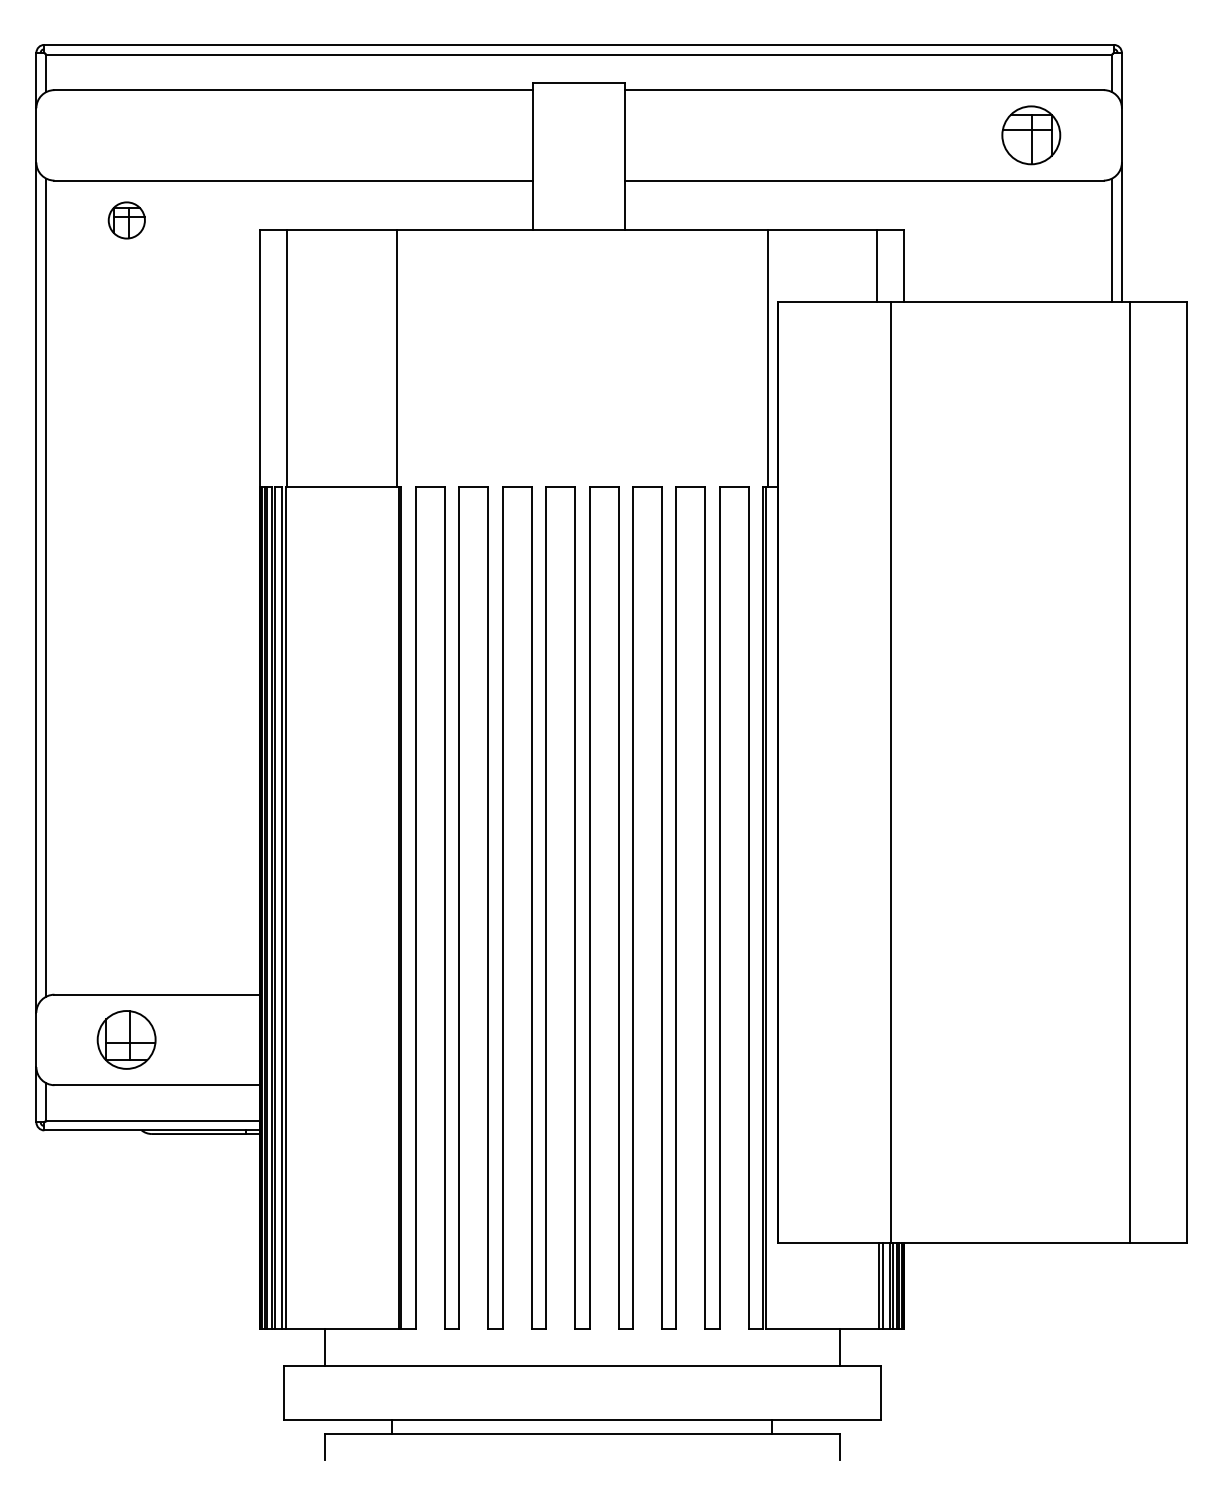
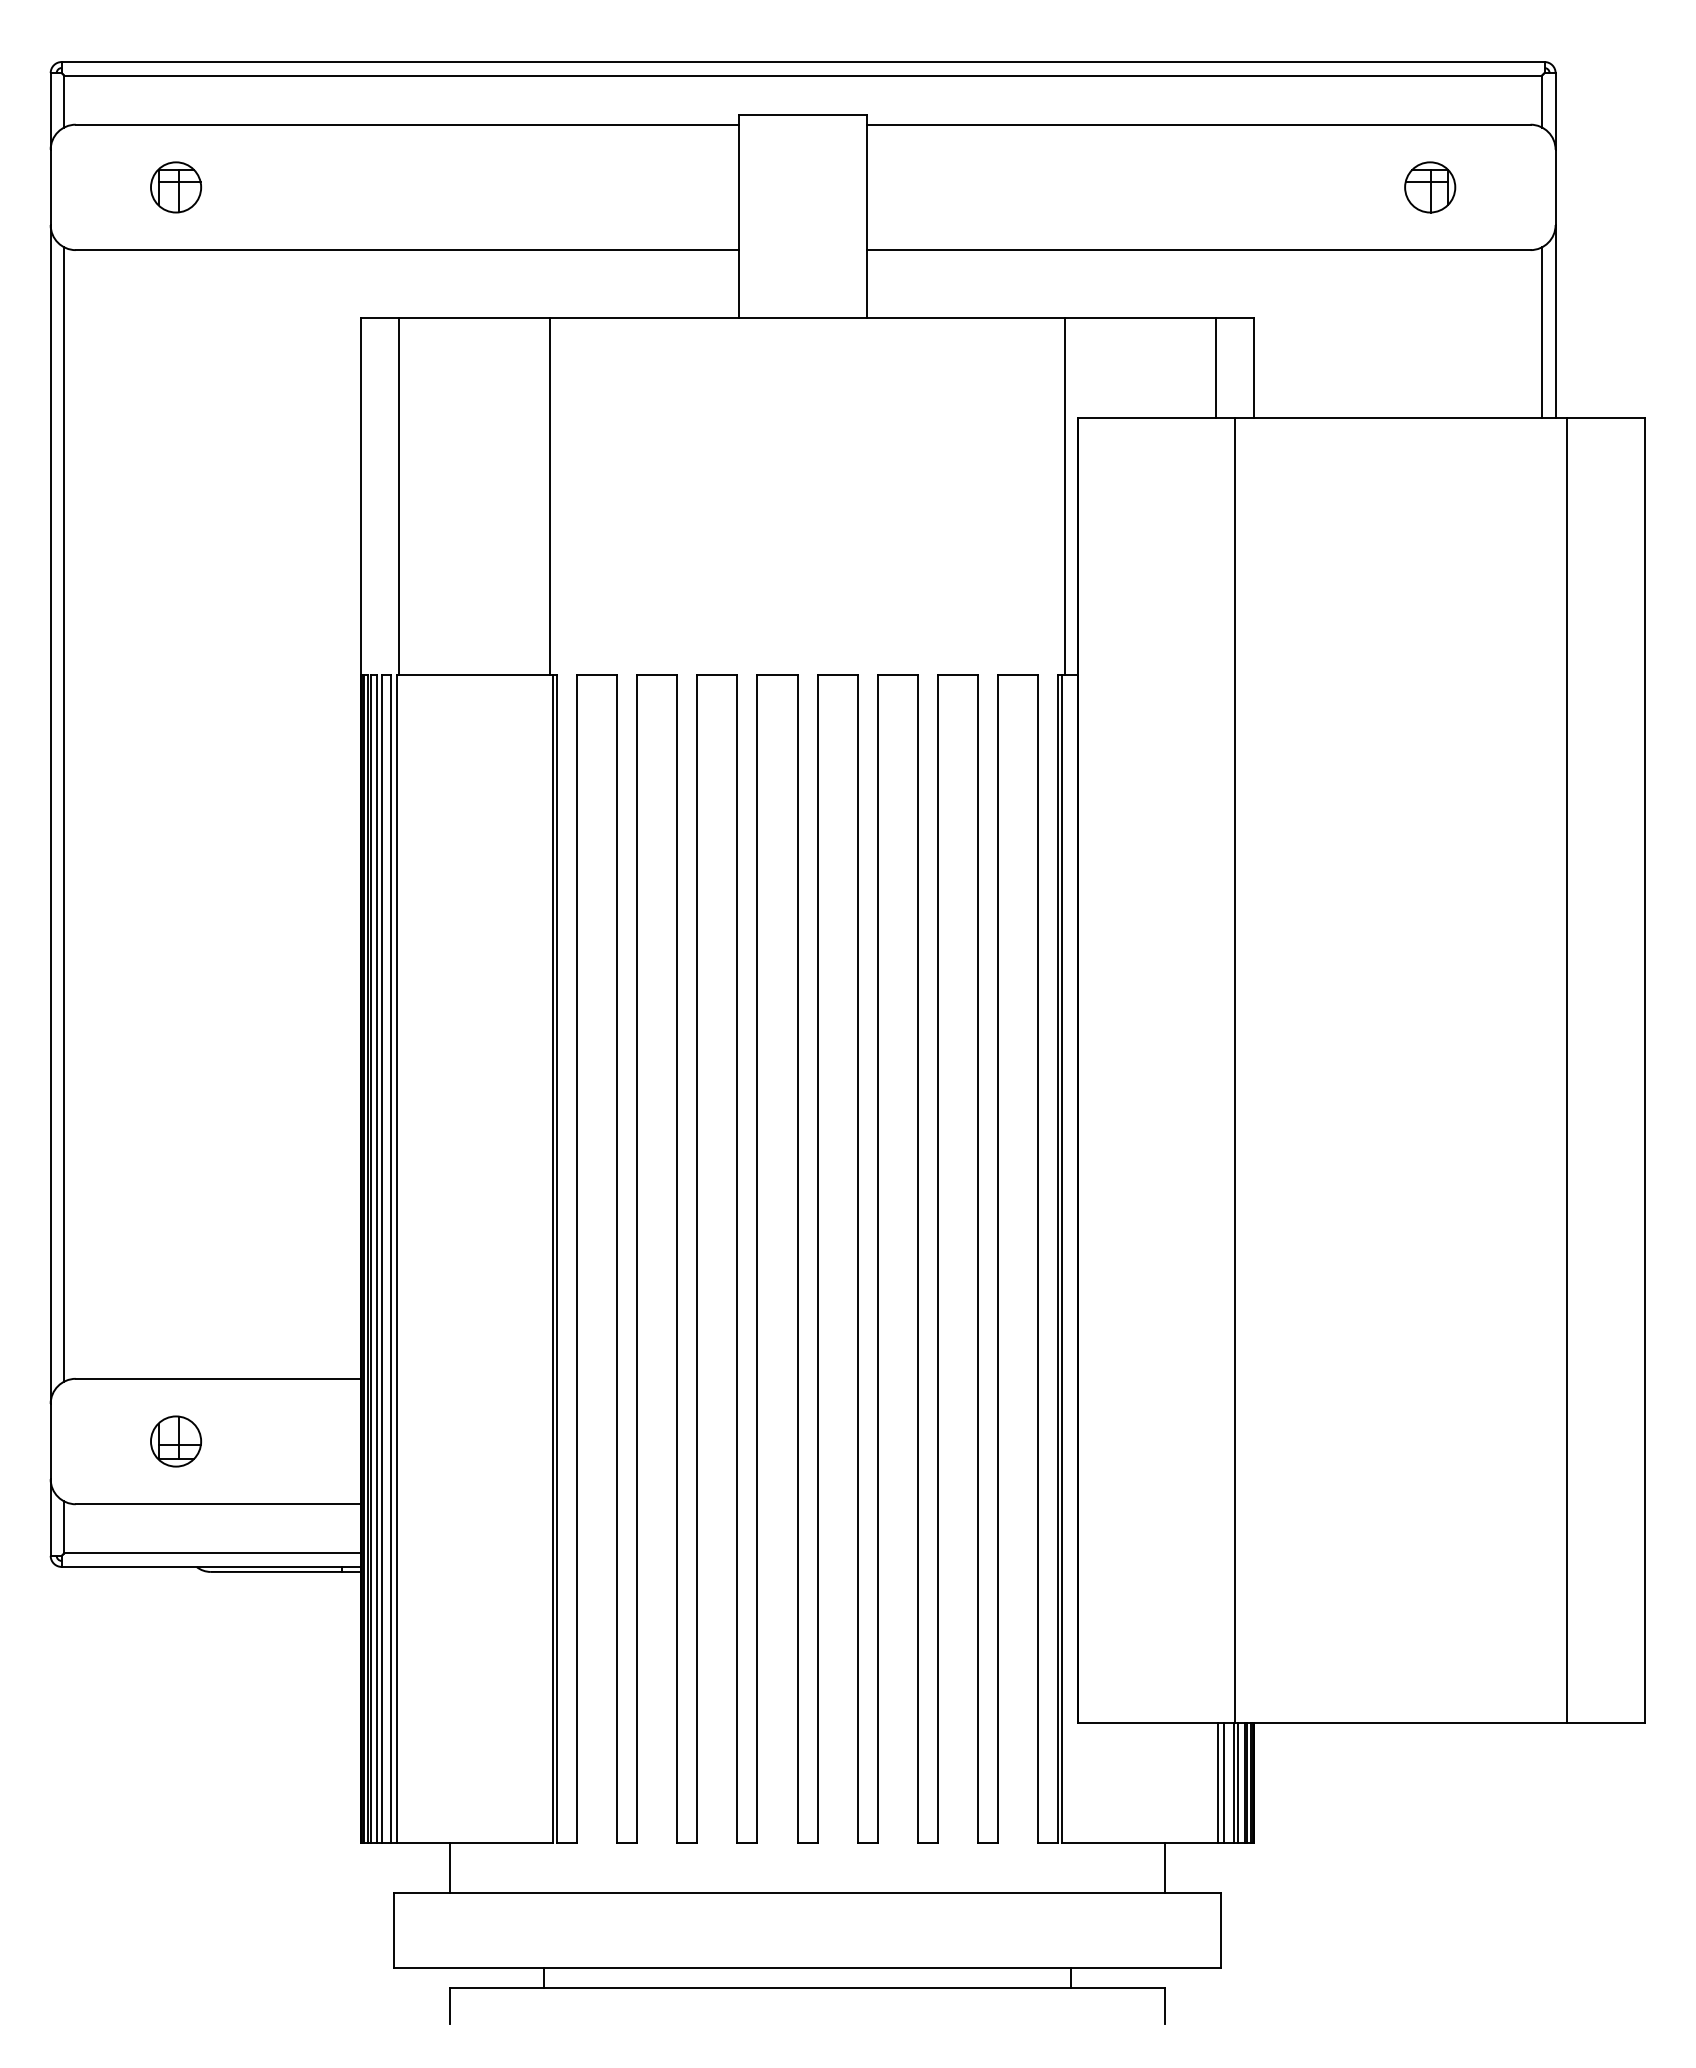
part: (1031, 135) -> (1430, 187), size x0.62
part: (127, 220) -> (176, 187), moved
part: (127, 1039) -> (176, 1441), size x0.62

